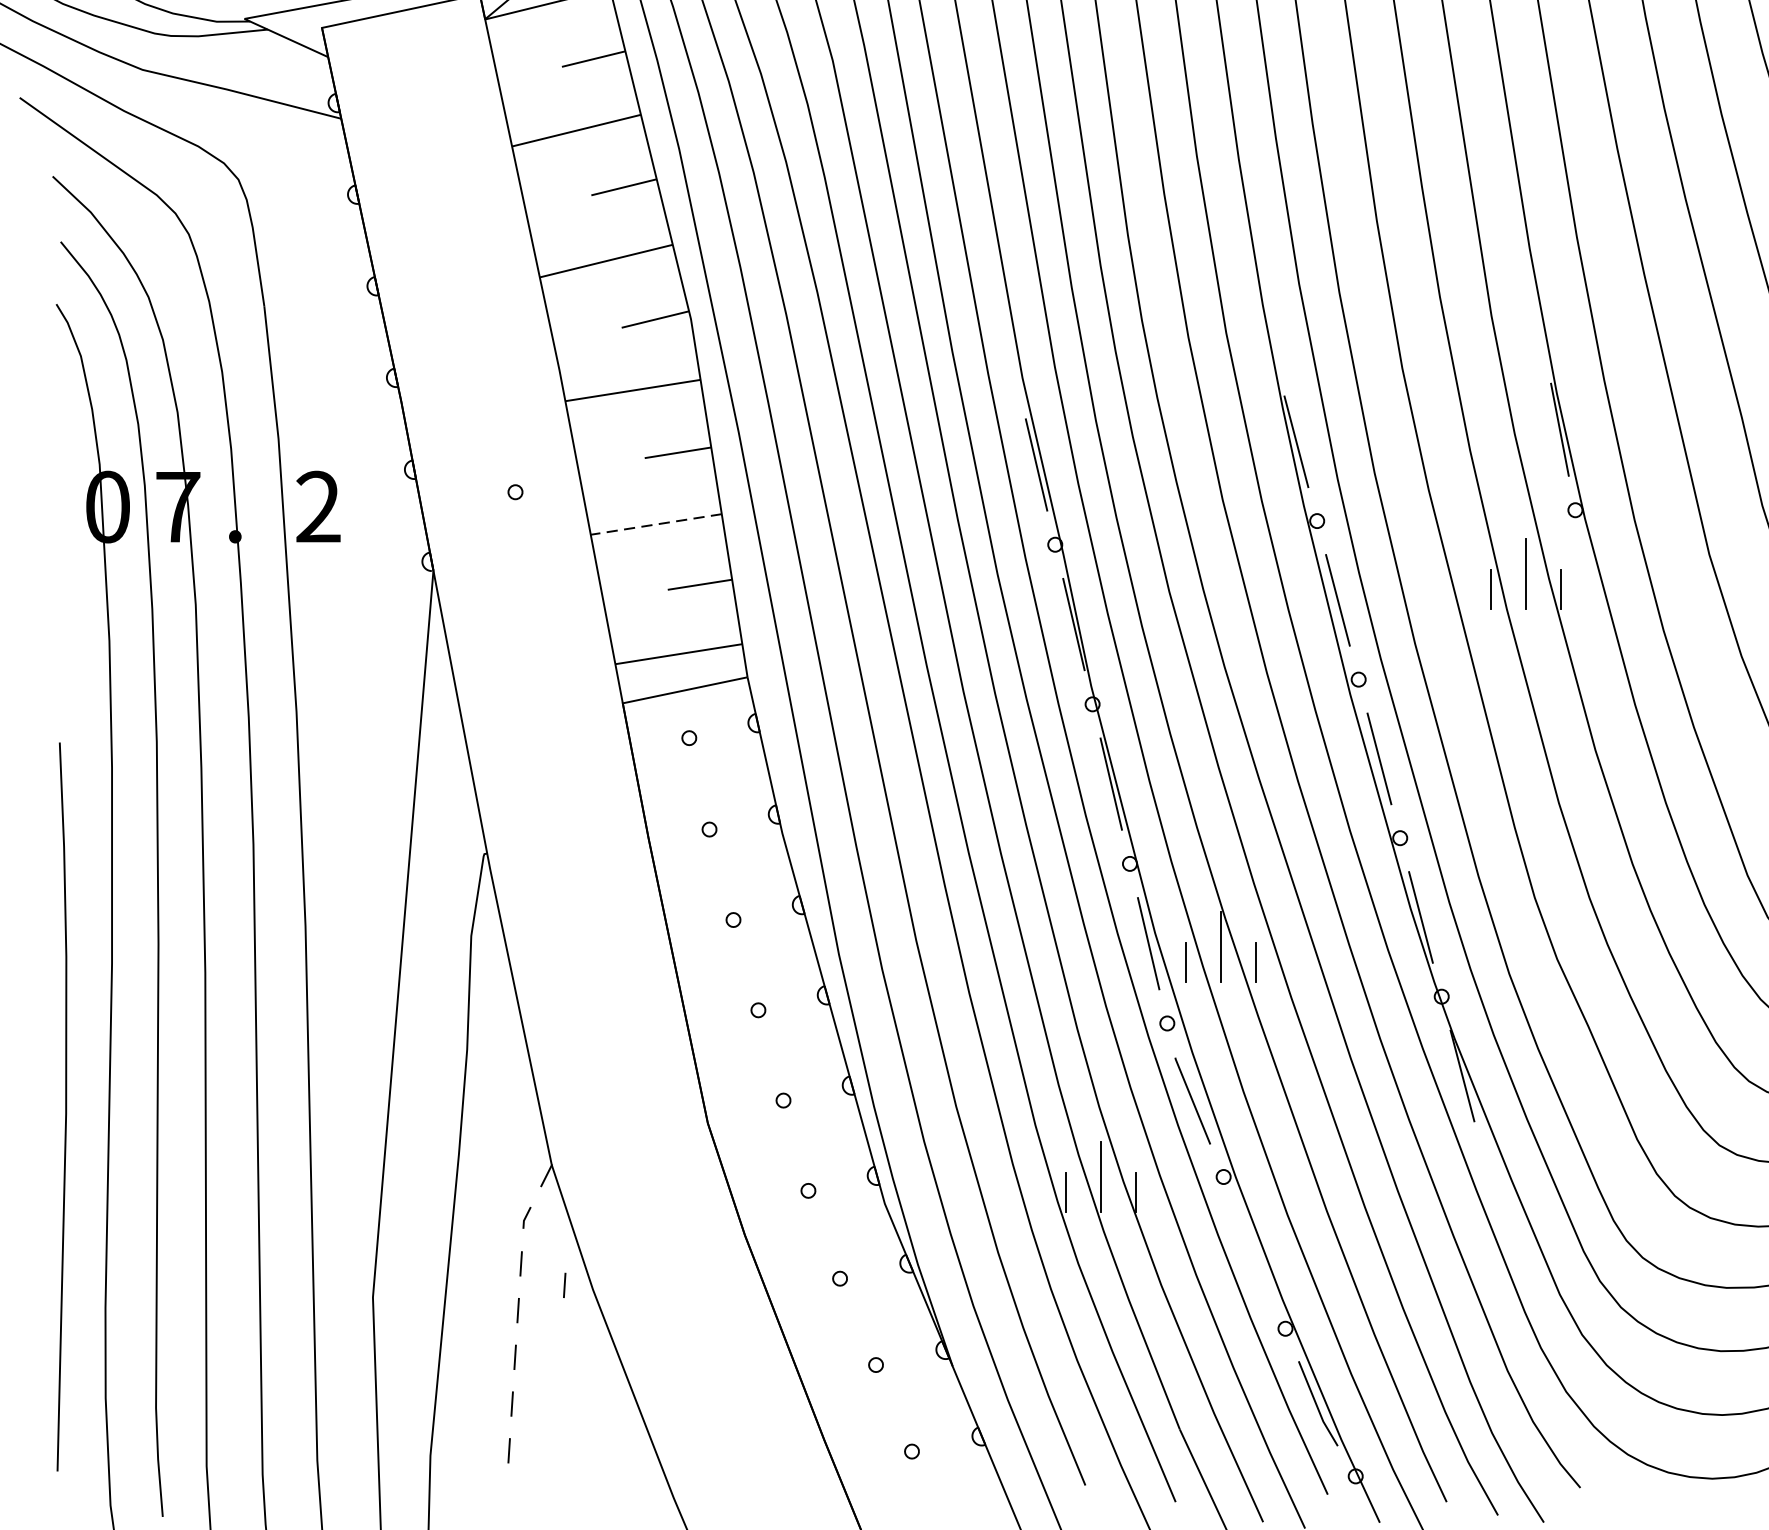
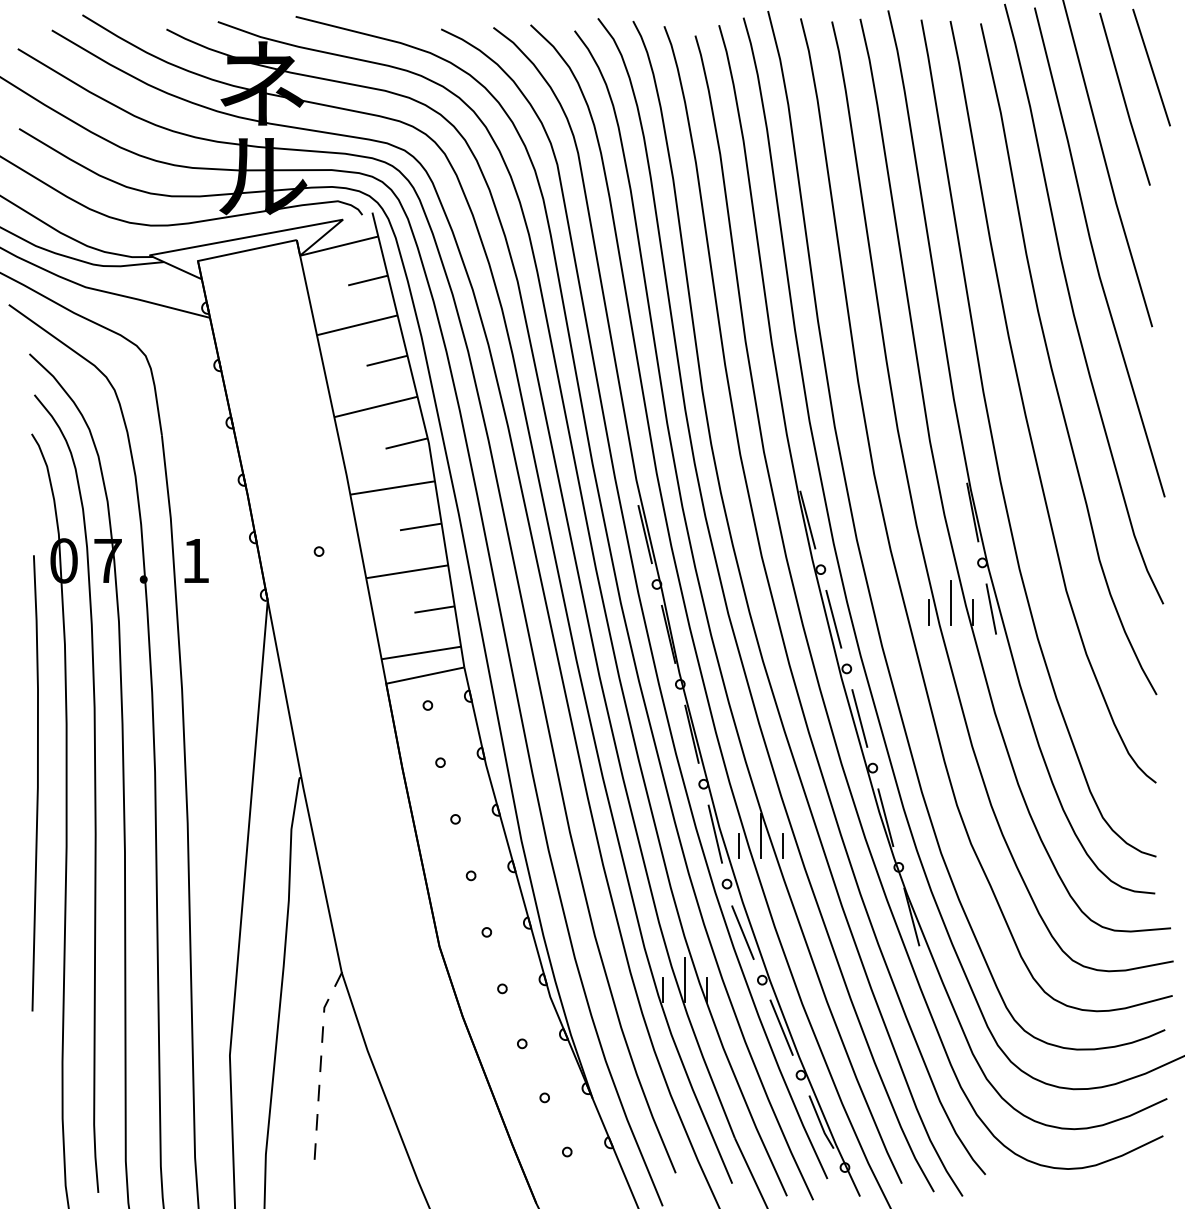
text: (318, 506) -> (195, 560), 2 -> 1
line: (656, 523) -> (407, 571), dashed -> solid
line: (1589, 583) -> (991, 608), added
line: (65, 1107) -> (37, 783), moved
line: (1254, 1252) -> (781, 1027), added
line: (564, 1284) -> (349, 1047), removed

